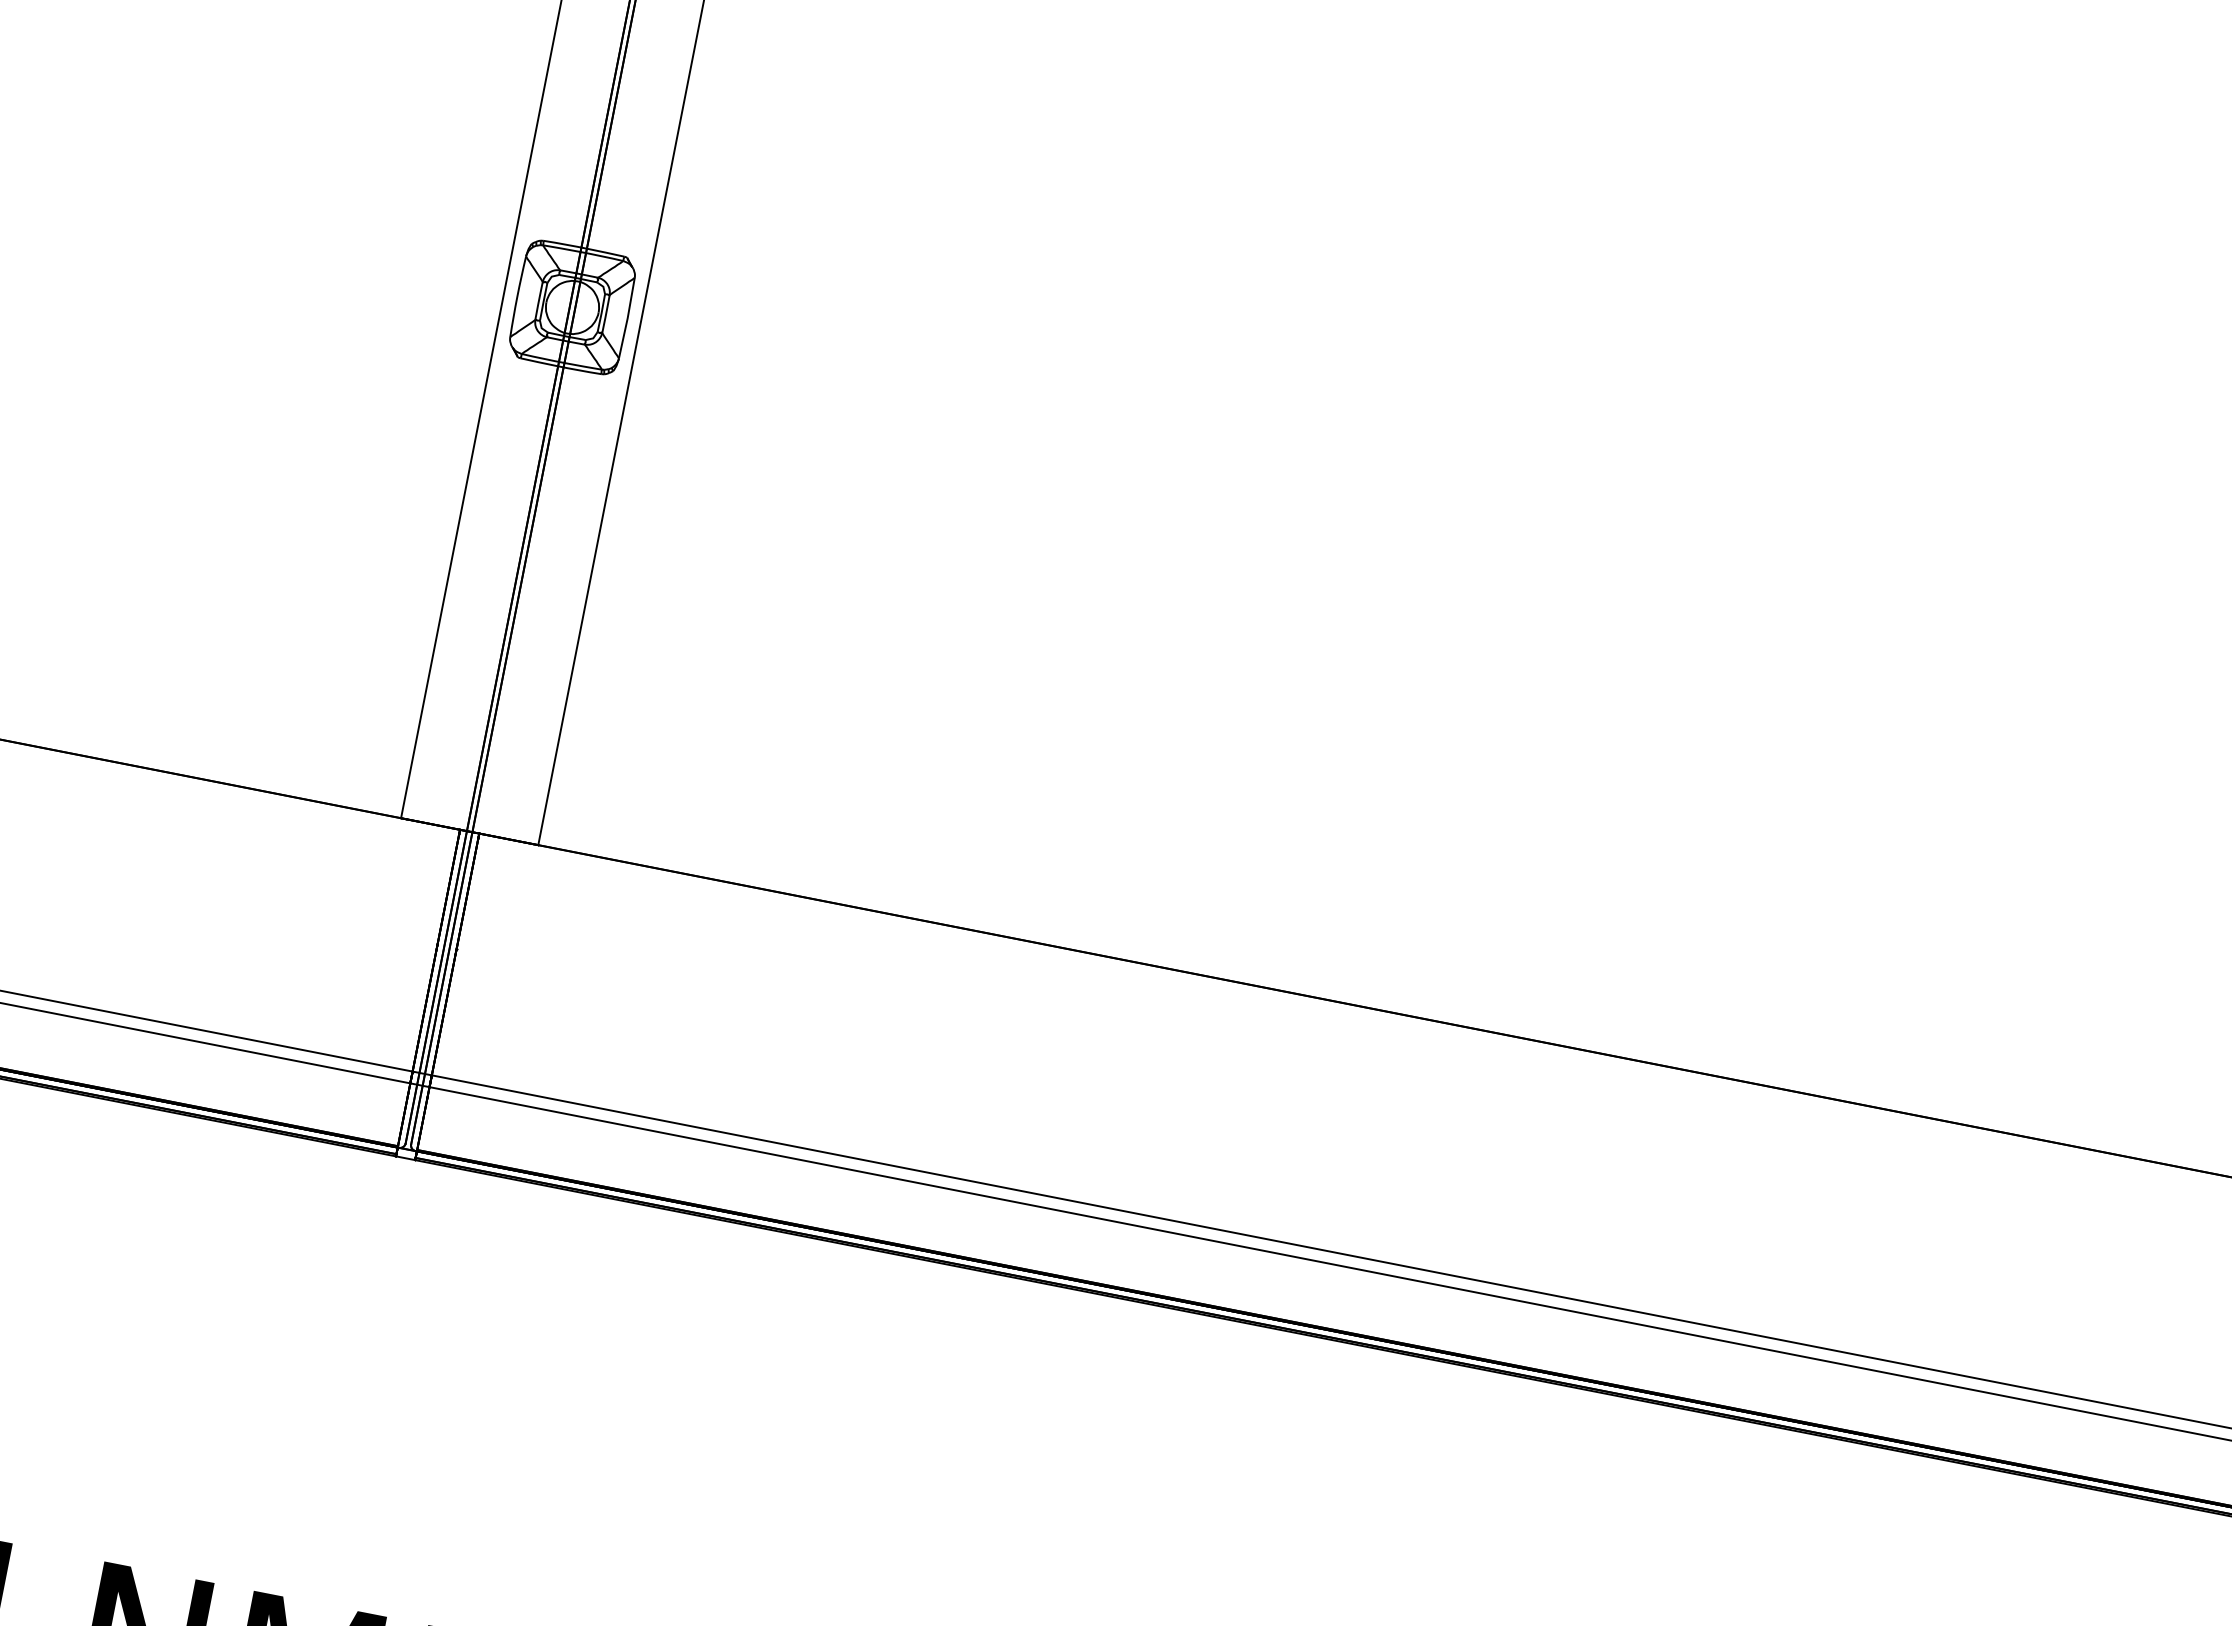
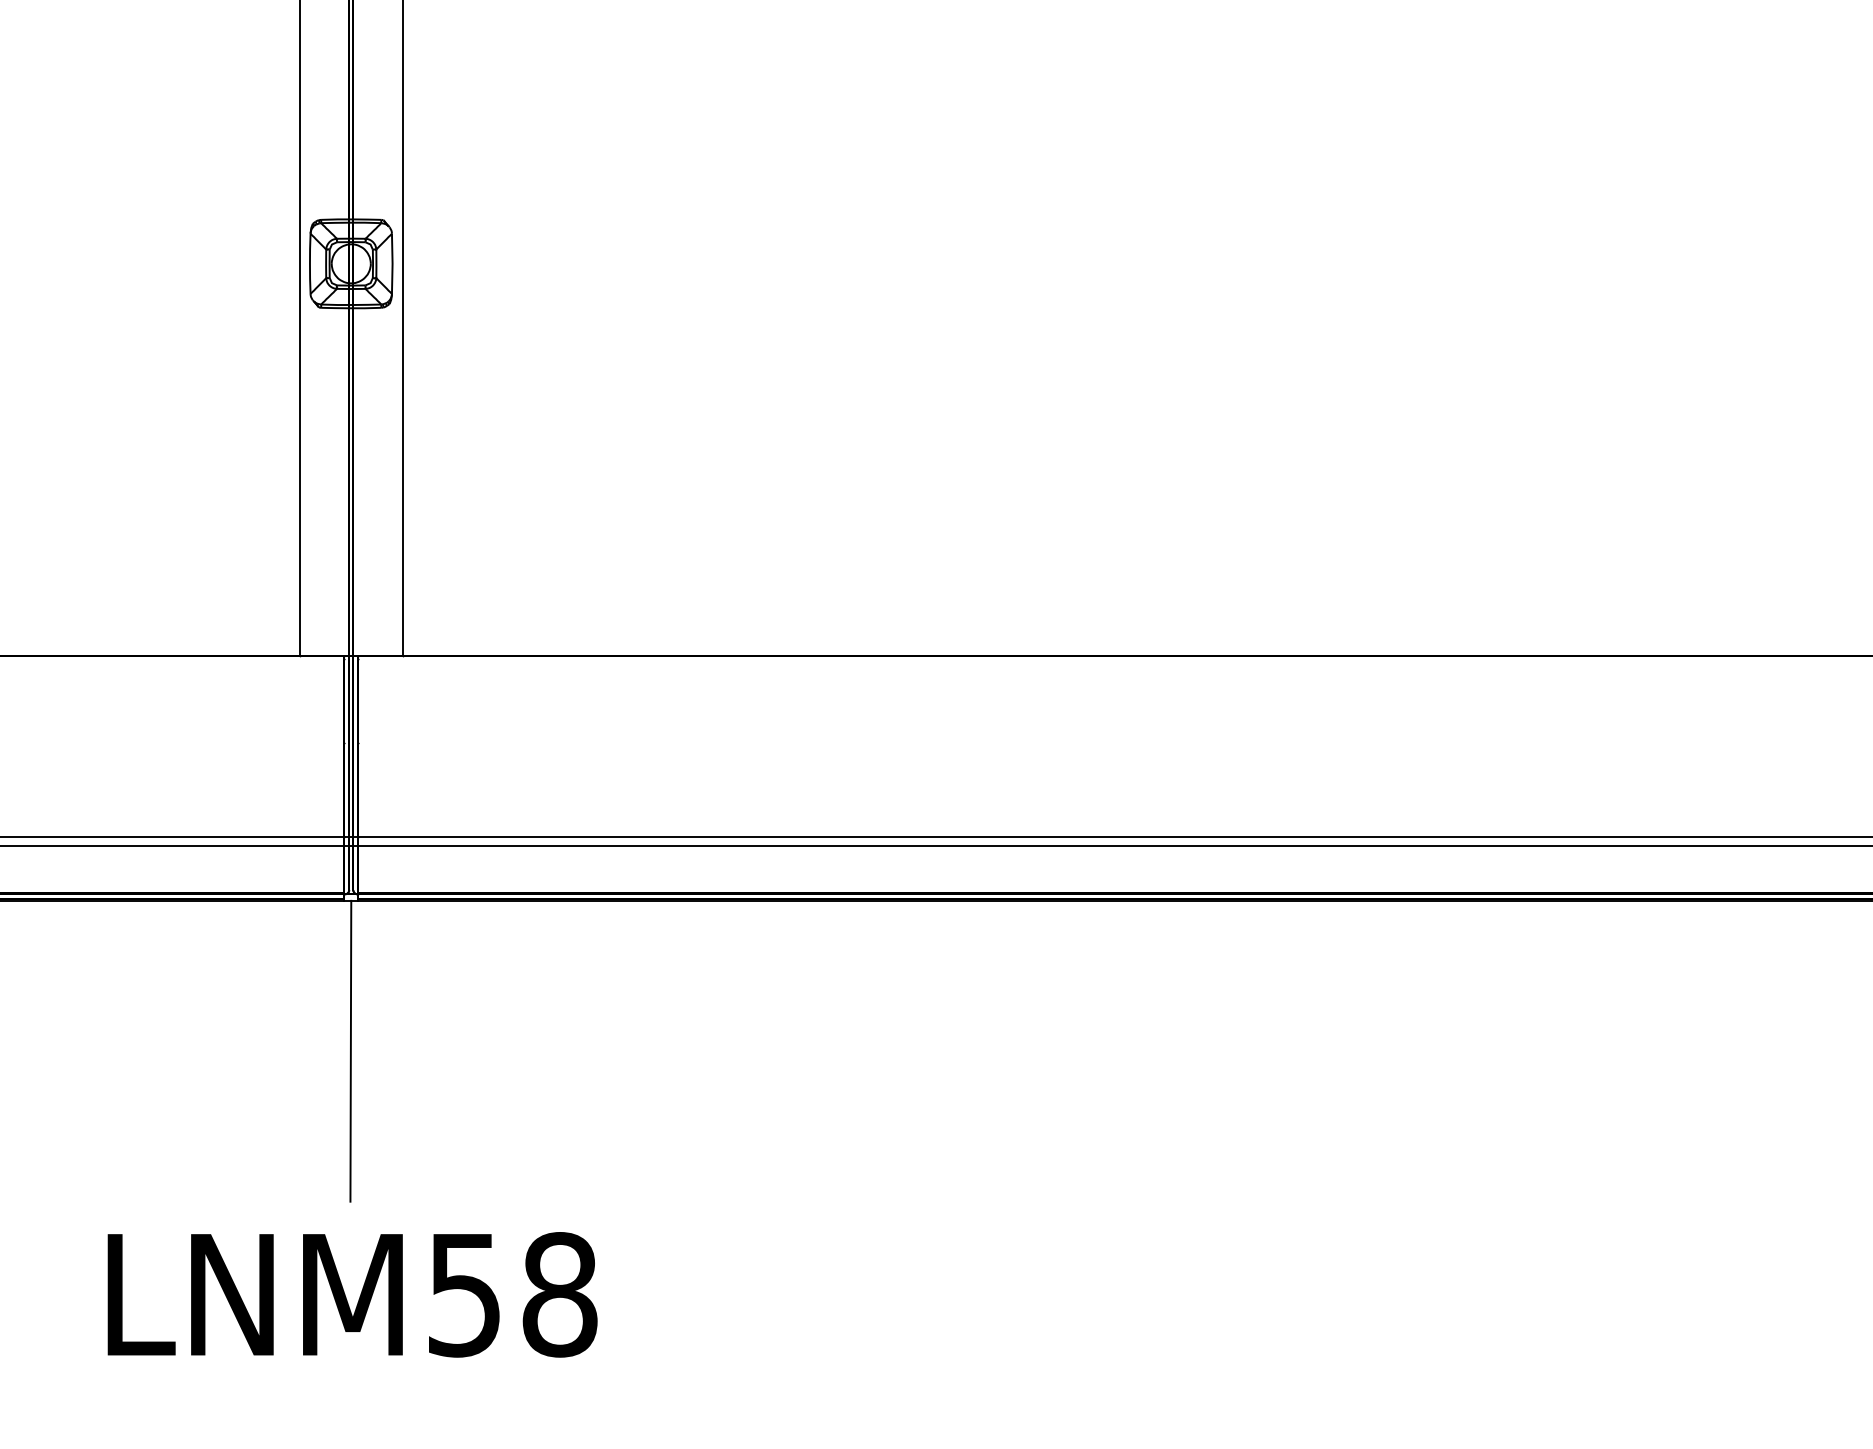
line: (365, 1357) -> (350, 1050), added

